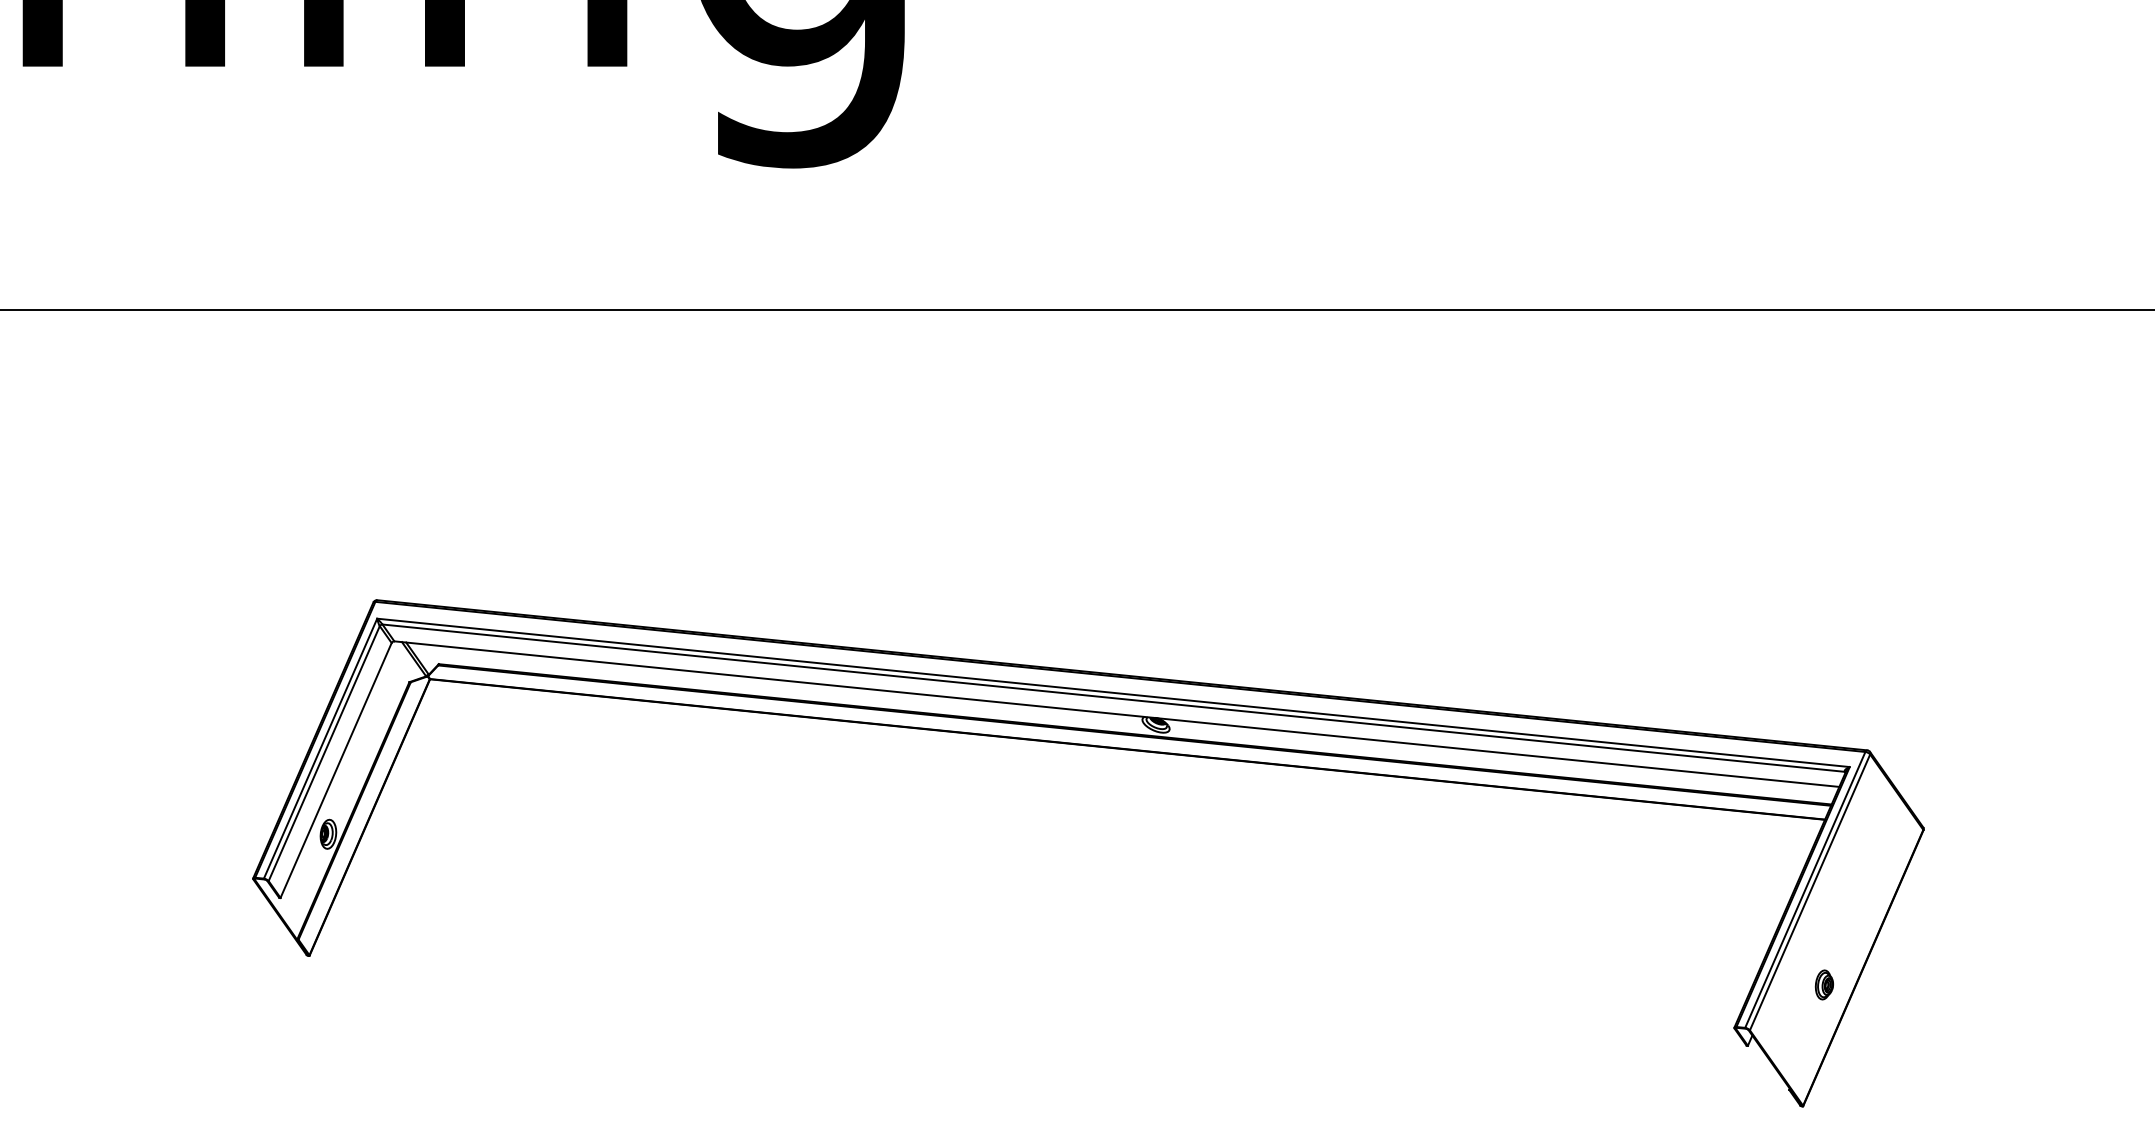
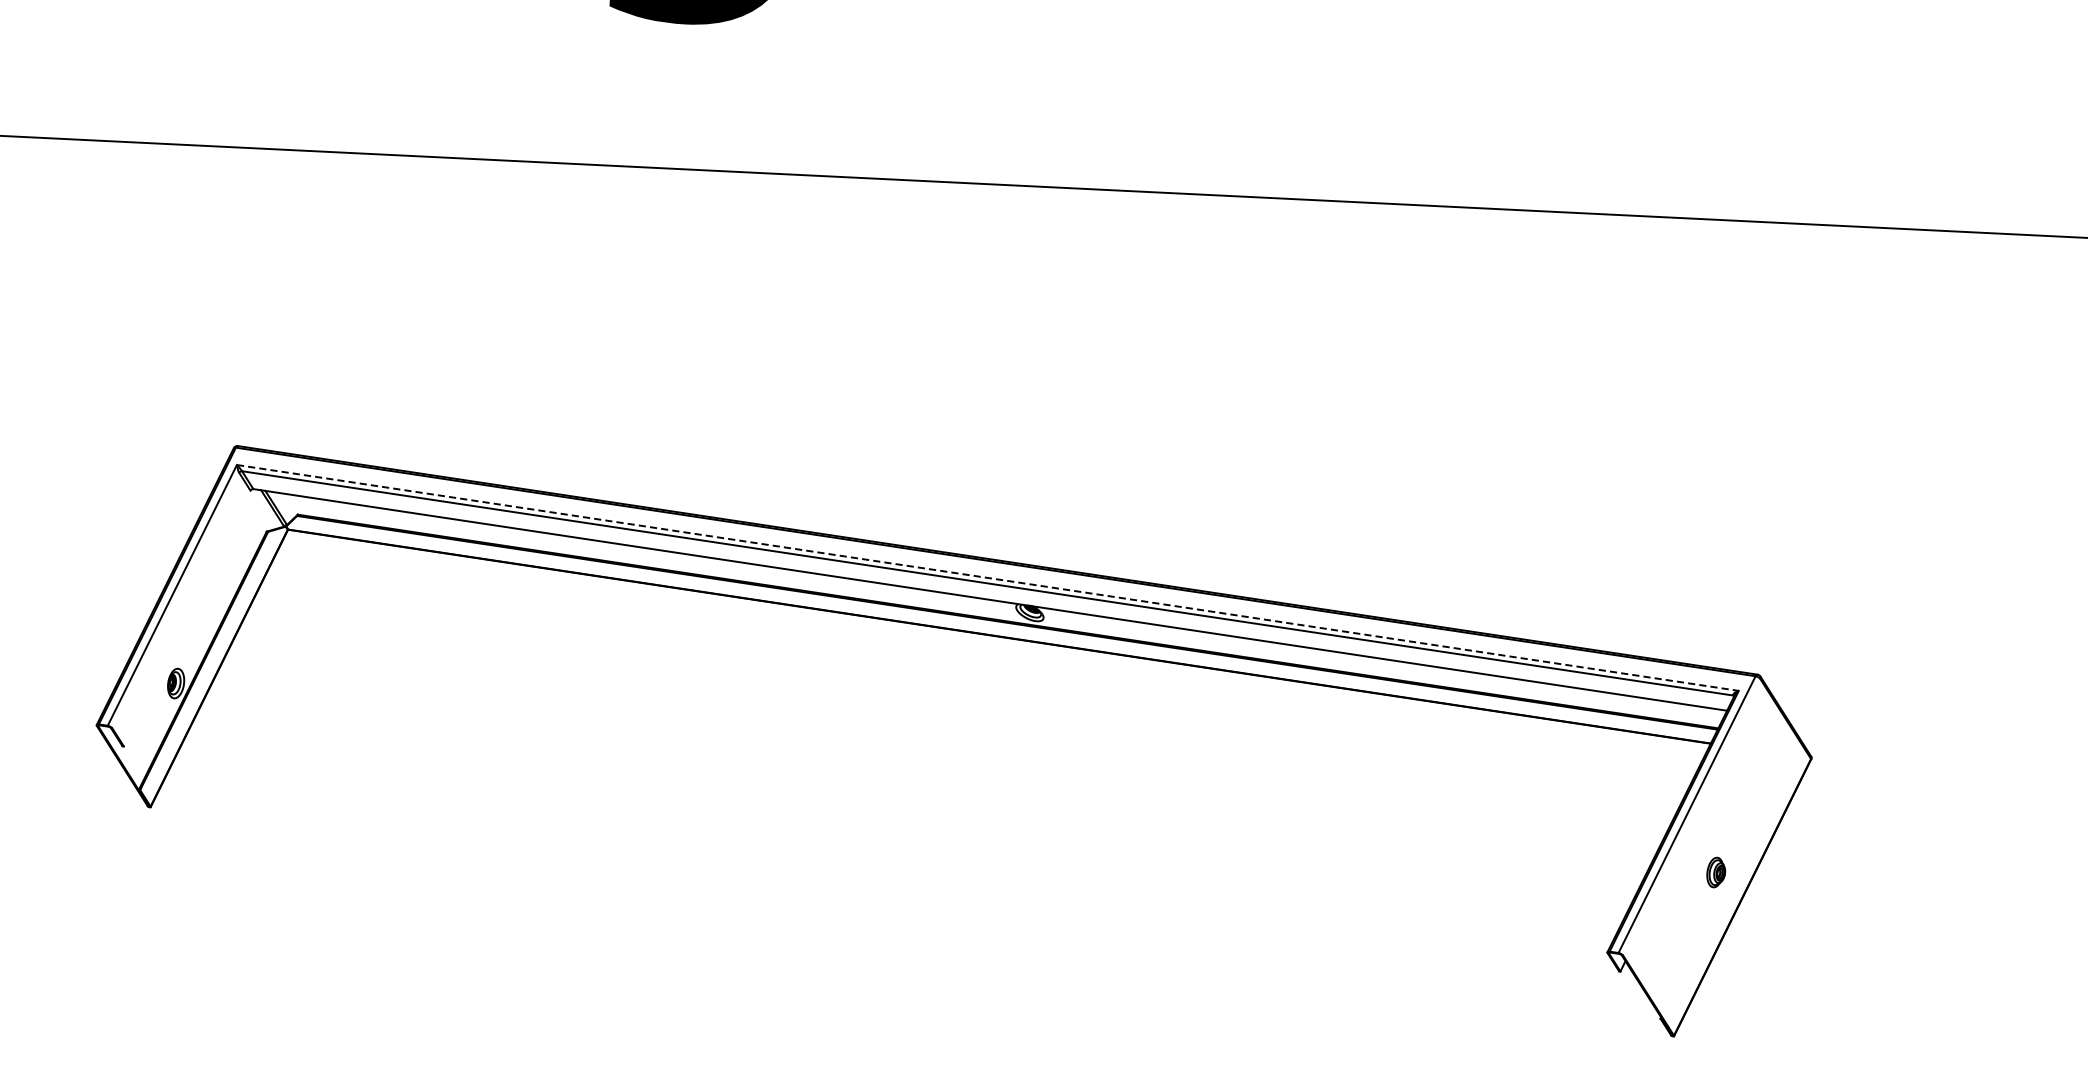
line: (1113, 692) -> (987, 577), solid -> dashed
line: (323, 753) -> (175, 600), removed
line: (335, 770) -> (186, 618), removed
line: (1809, 892) -> (1691, 817), removed
part: (1823, 984) -> (1715, 872), moved

